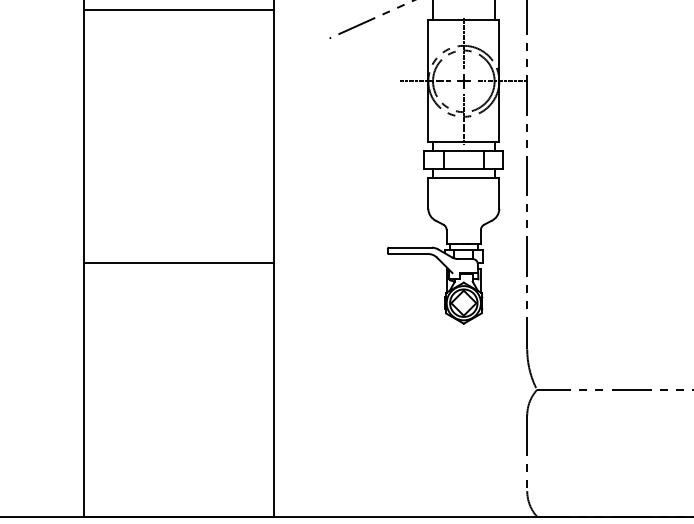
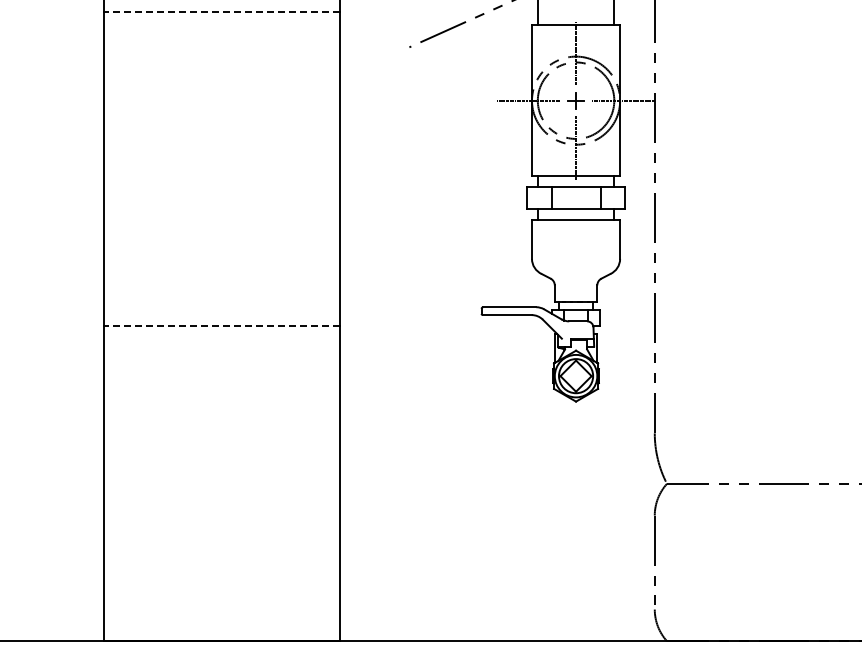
line: (178, 9) -> (221, 11), solid -> dashed
line: (178, 263) -> (221, 326), solid -> dashed

